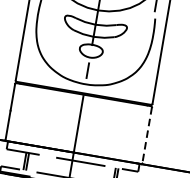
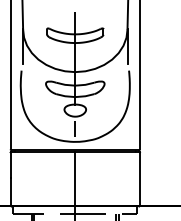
line: (146, 135) -> (139, 179), dashed -> solid

